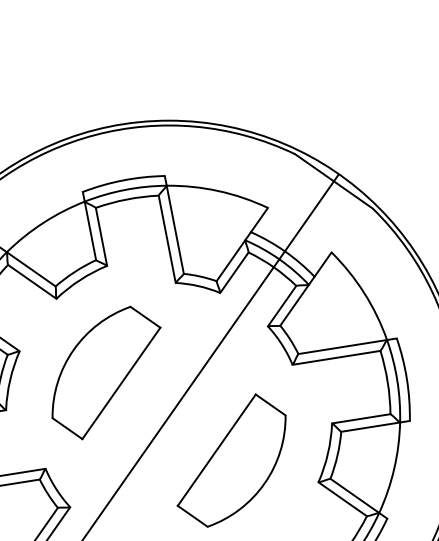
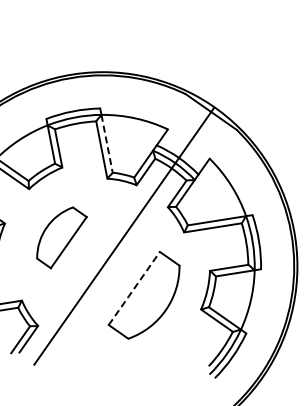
line: (175, 230) -> (107, 144), solid -> dashed
part: (105, 372) -> (61, 237), size x0.7
line: (217, 450) -> (134, 288), solid -> dashed

